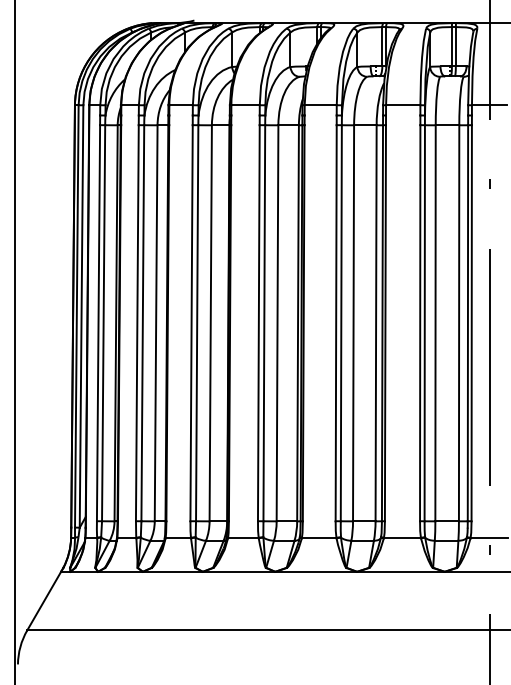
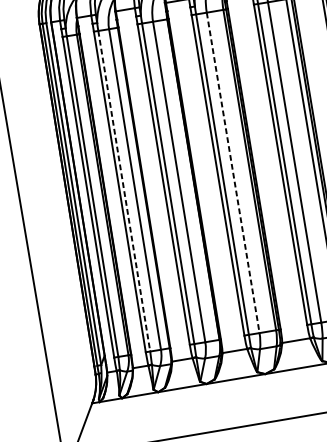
line: (142, 323) -> (124, 191), solid -> dashed
line: (277, 323) -> (233, 173), solid -> dashed

